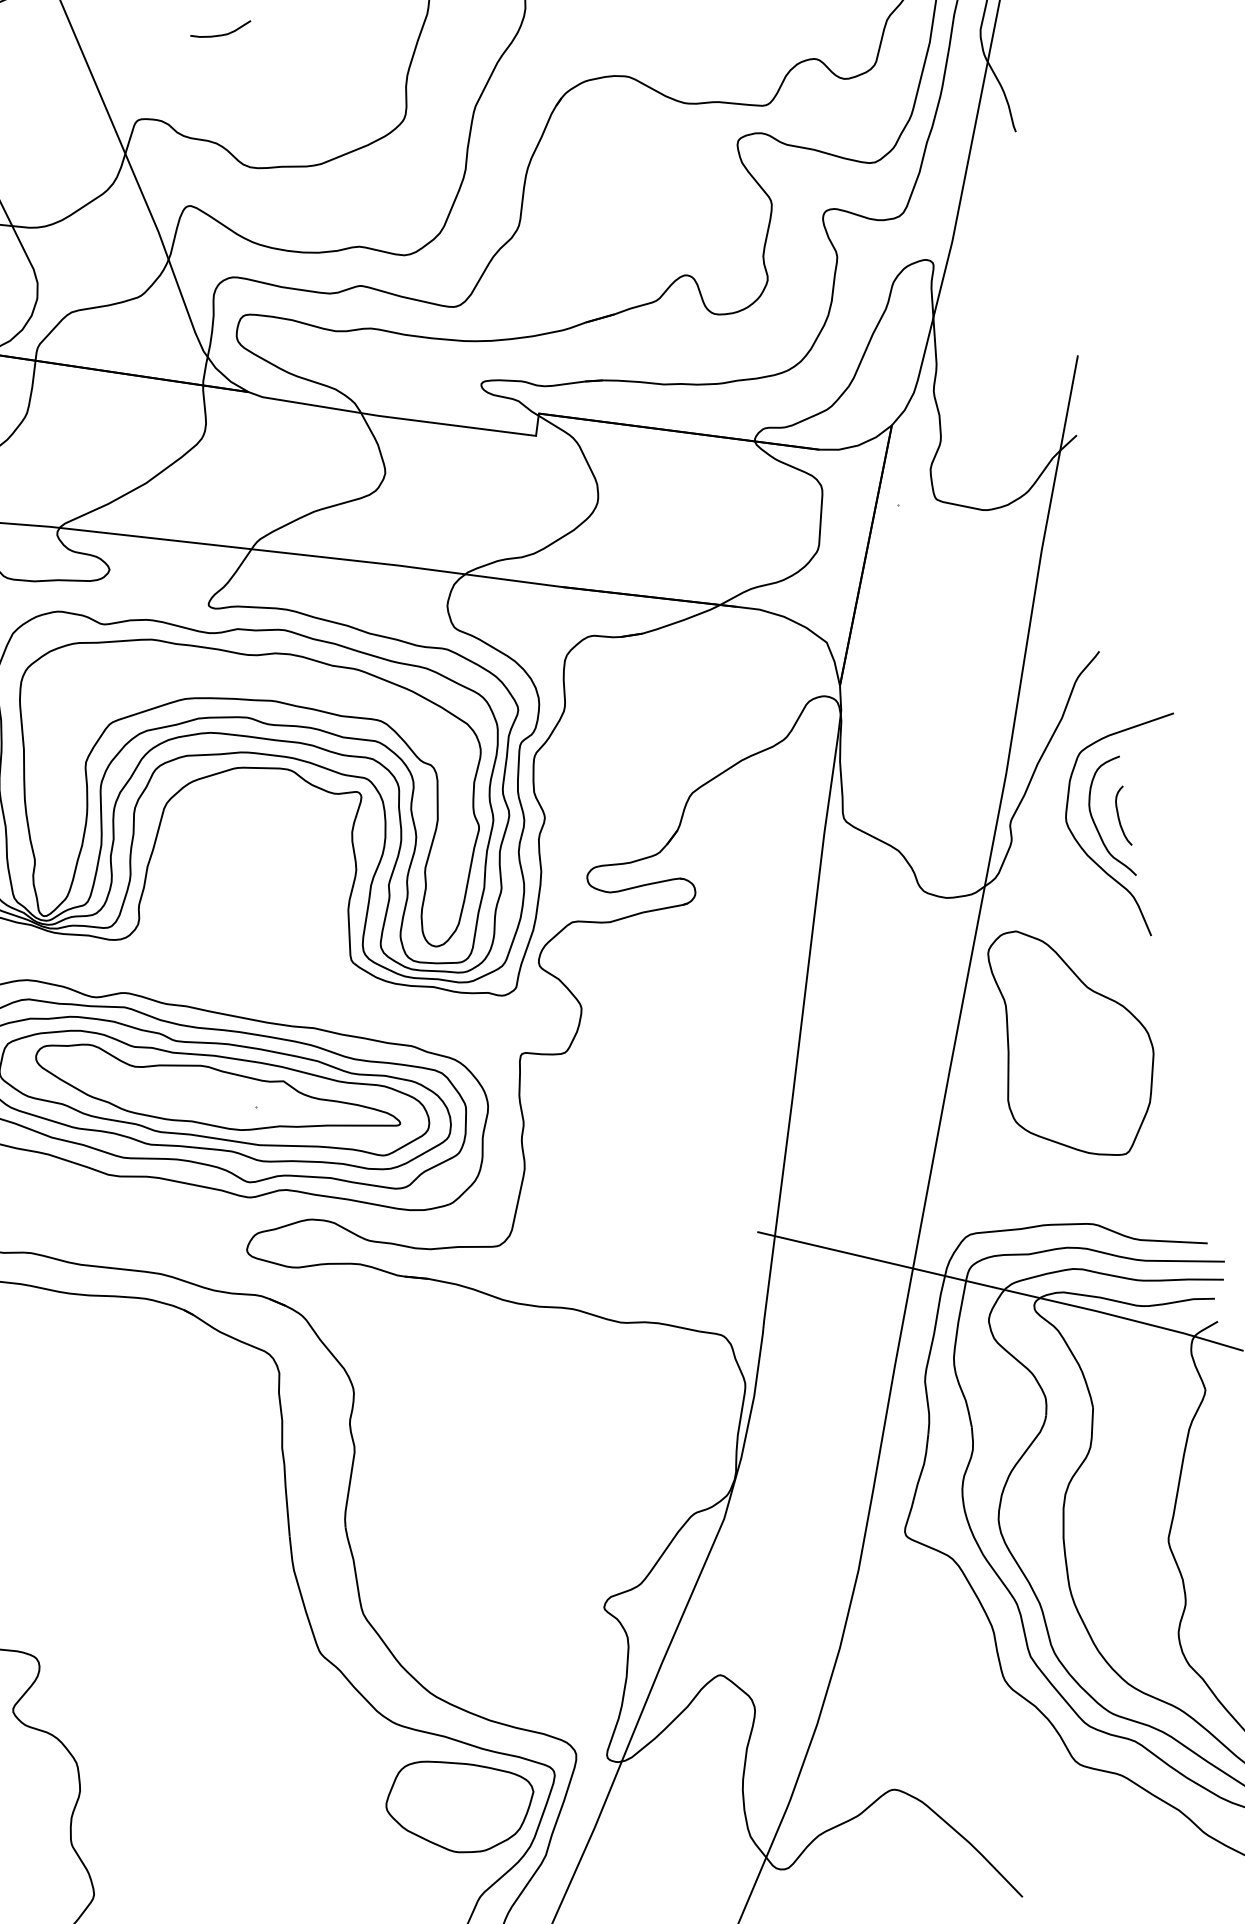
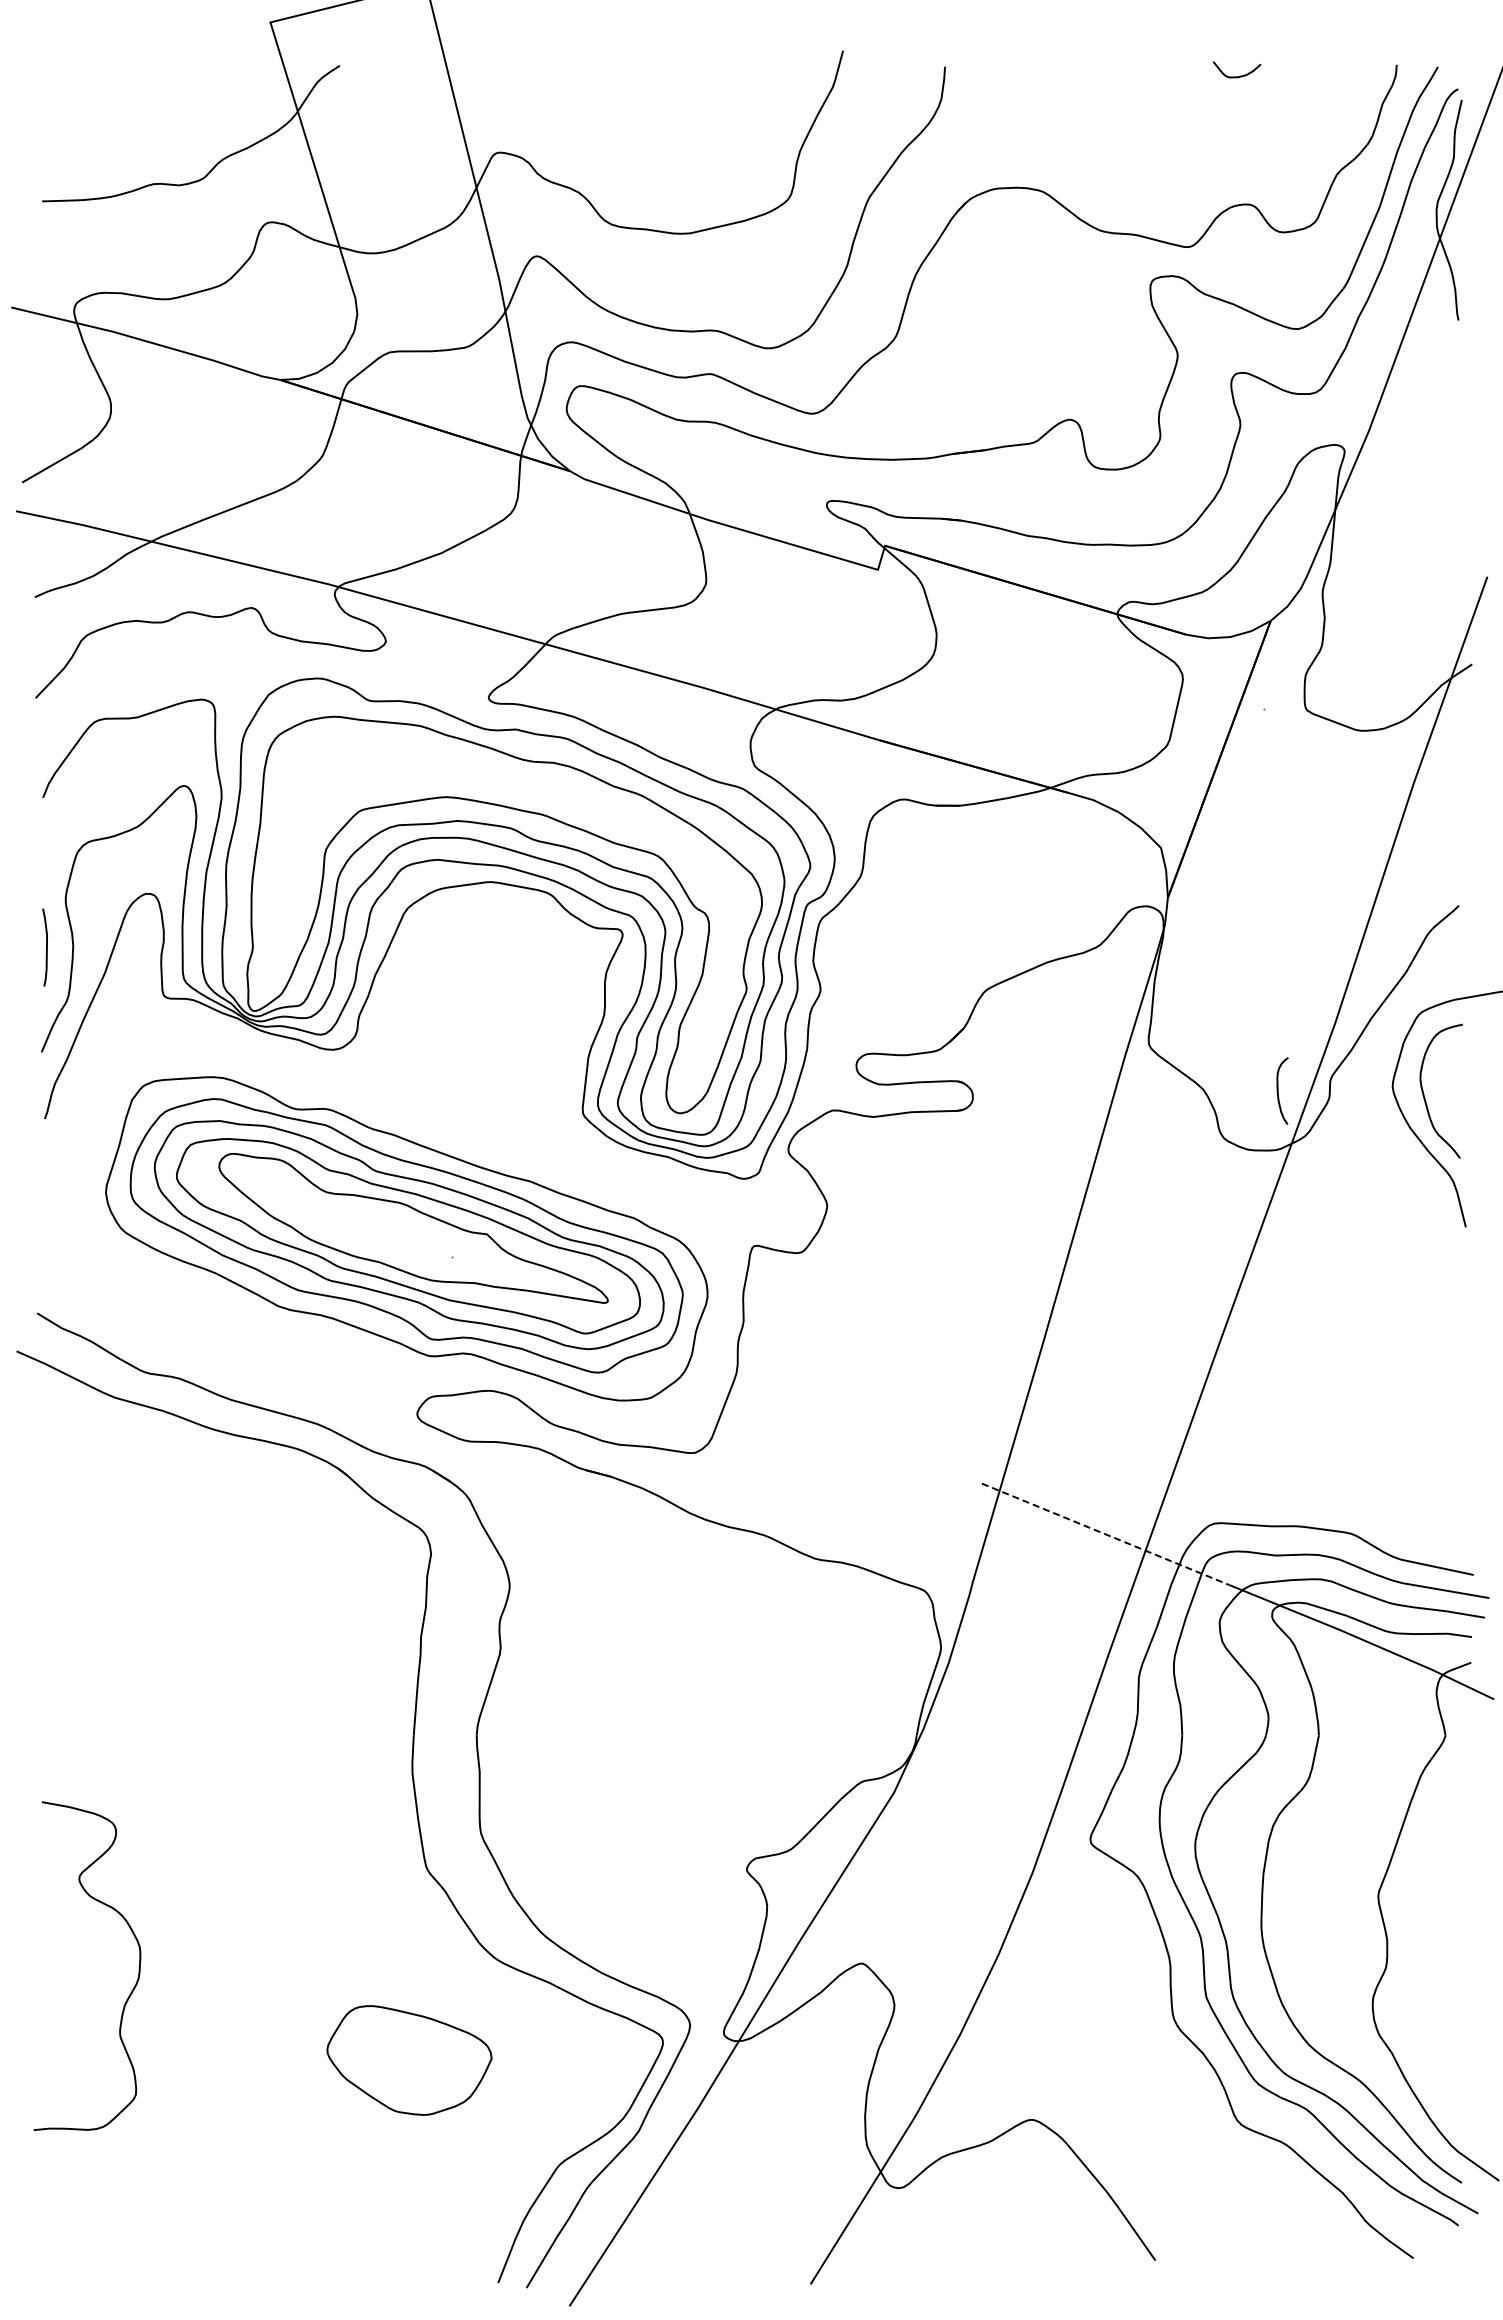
curve: (220, 34) -> (602, 73), removed
curve: (1119, 816) -> (1278, 1090), moved
part: (1075, 1042) -> (1363, 1330), removed
line: (875, 1259) -> (1105, 1534), solid -> dashed
part: (460, 1805) -> (409, 2060), moved

